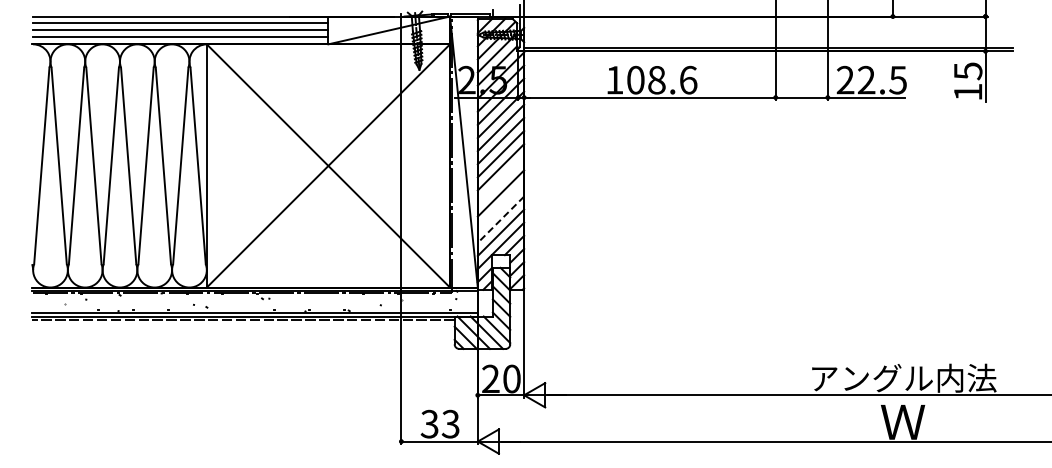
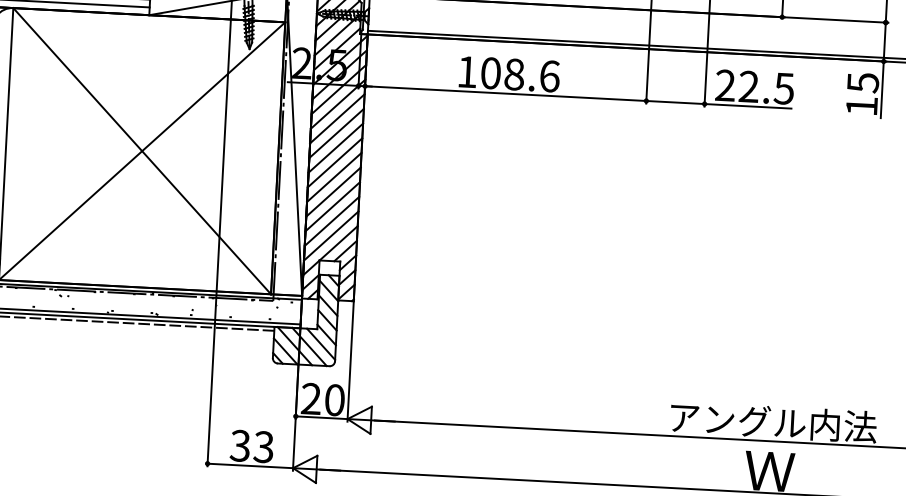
line: (500, 180) -> (333, 177), added
line: (500, 206) -> (332, 206), added
line: (501, 219) -> (332, 221), dashed -> solid

